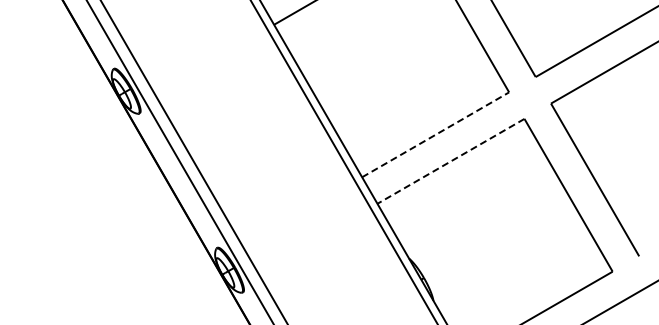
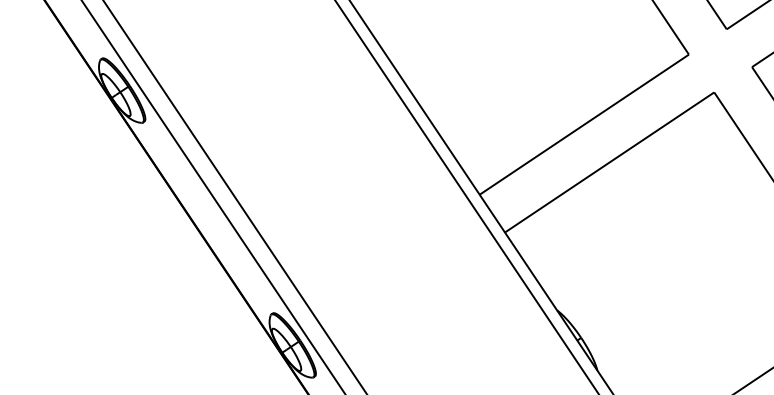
line: (435, 134) -> (584, 124), dashed -> solid
line: (450, 161) -> (608, 162), dashed -> solid

